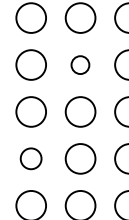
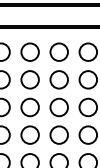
circle: (79, 64) -> (58, 79), size x1.67
circle: (30, 157) -> (29, 134), size x1.43

